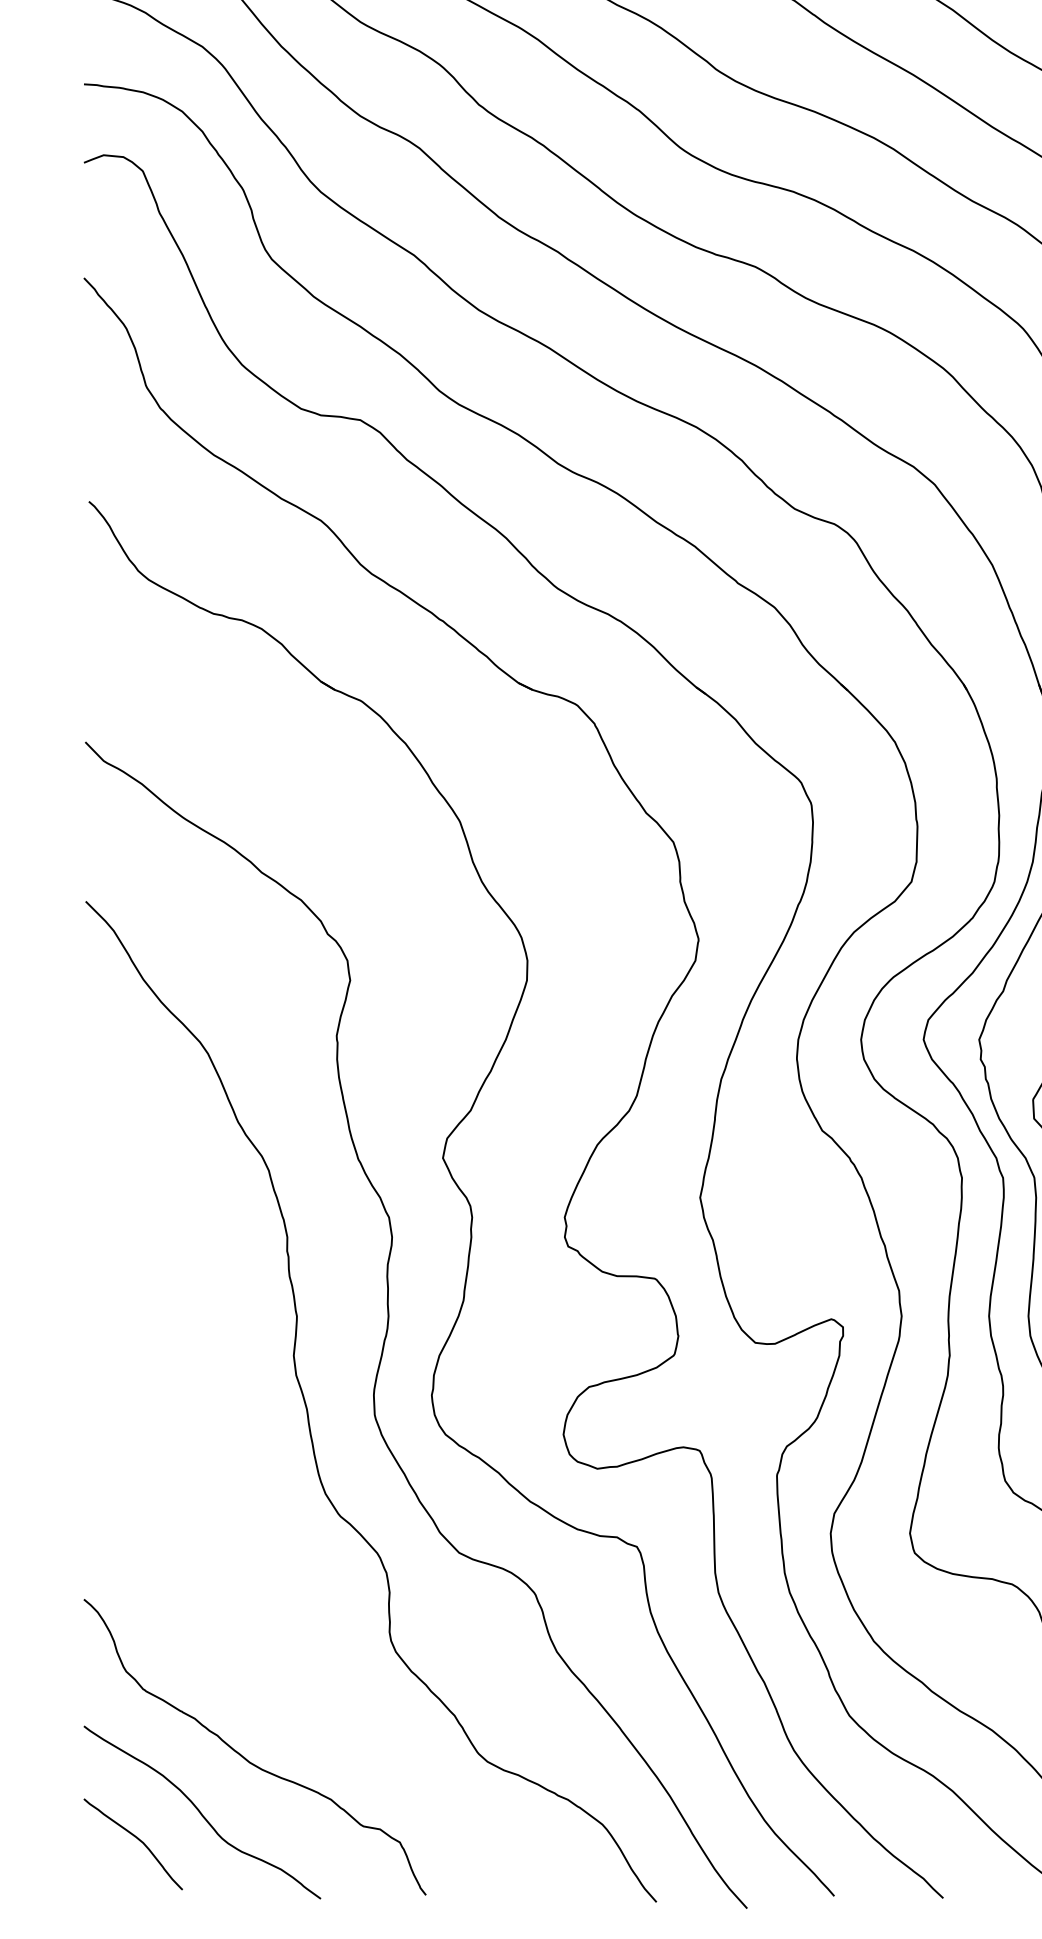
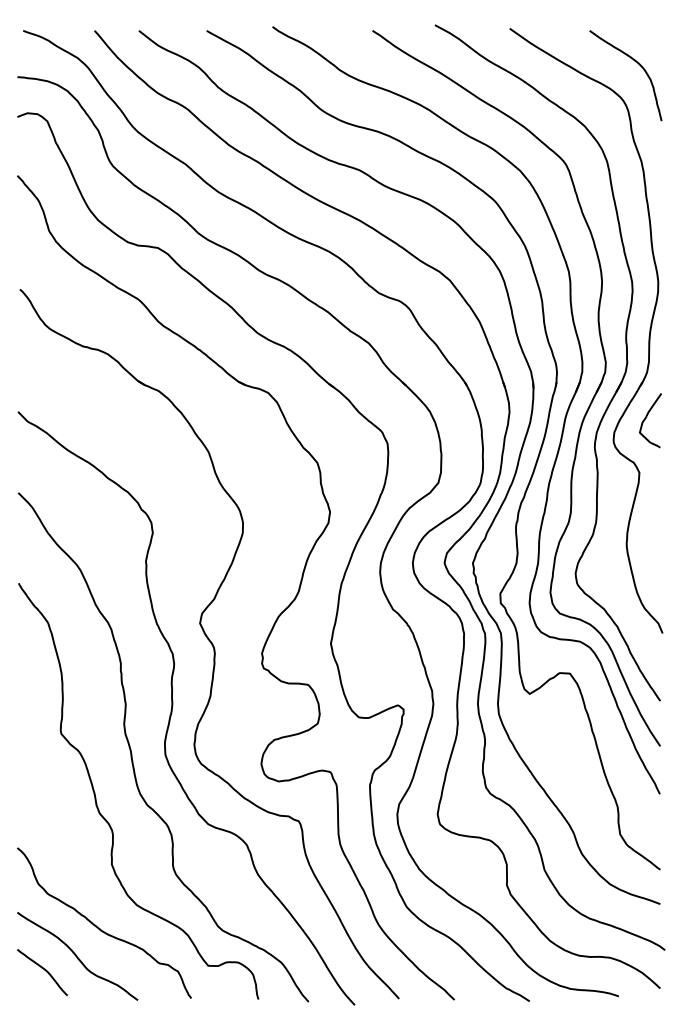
curve: (239, 1500) -> (96, 797), added

